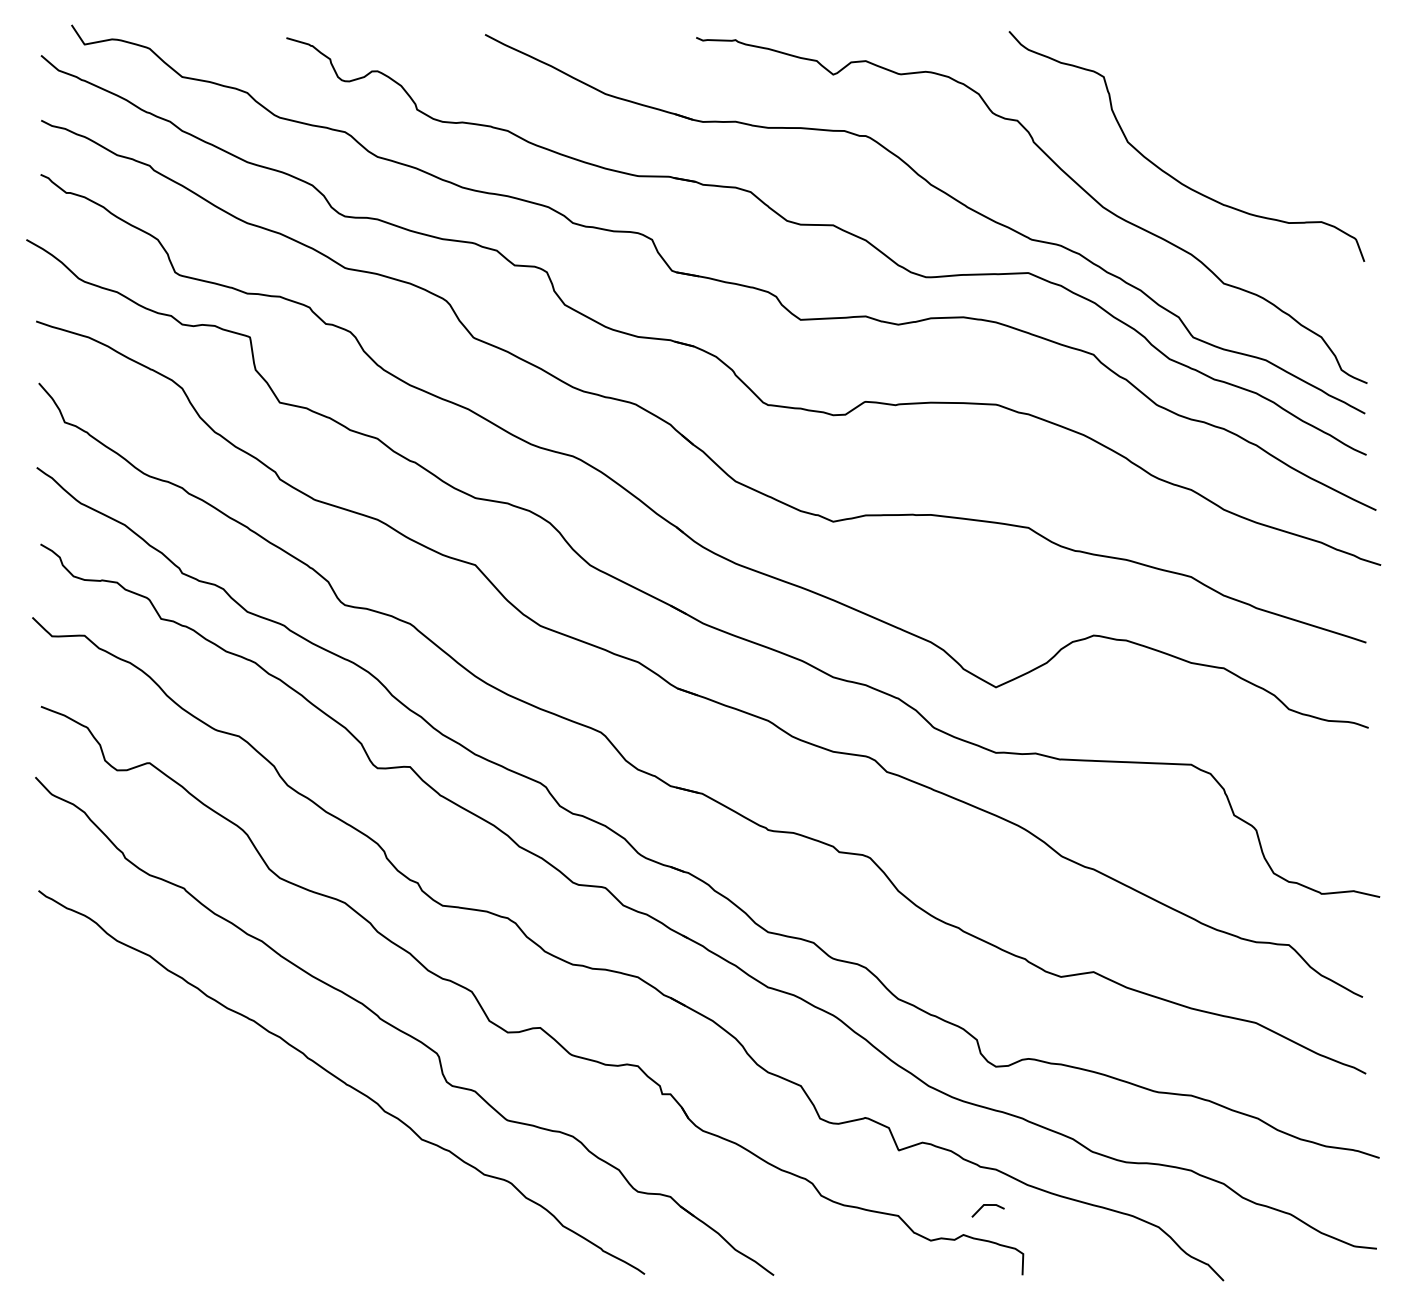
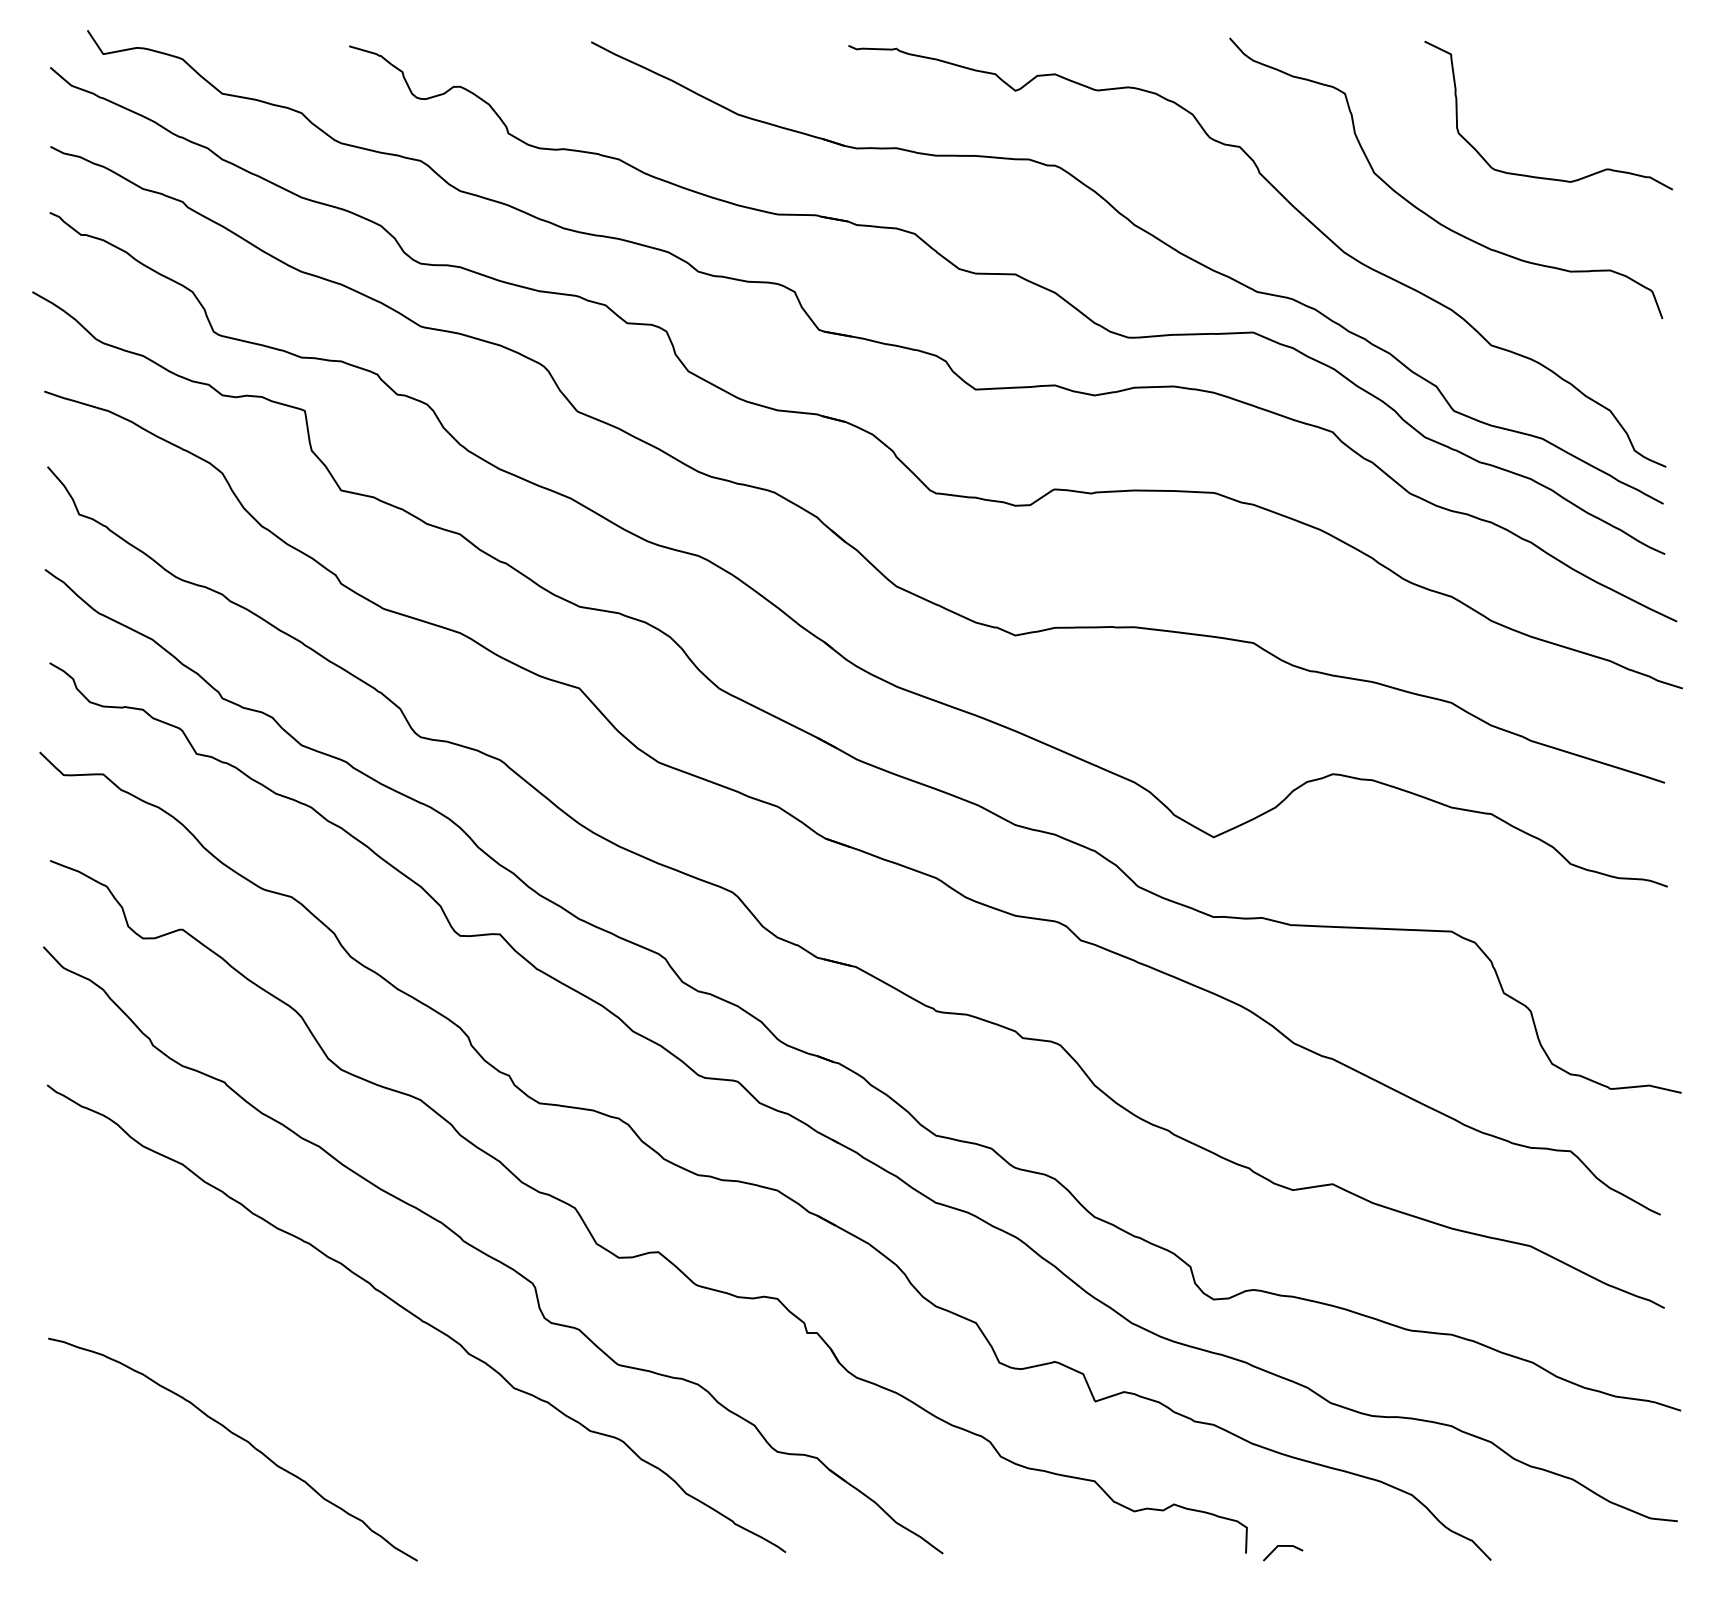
curve: (1262, 144) -> (1538, 176), added
curve: (196, 1180) -> (239, 1438), added
line: (988, 1205) -> (1283, 1546), moved

